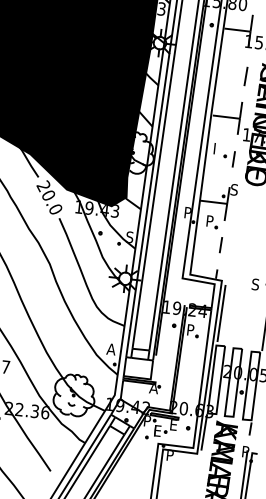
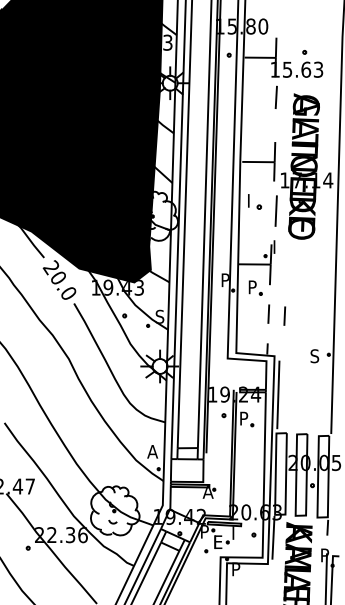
line: (245, 75) -> (275, 96), moved
part: (228, 158) -> (266, 210), size x1.6
text: (234, 190) -> (277, 247), S -> I
line: (233, 247) -> (284, 315), added
text: (174, 425) -> (237, 533), E -> I

